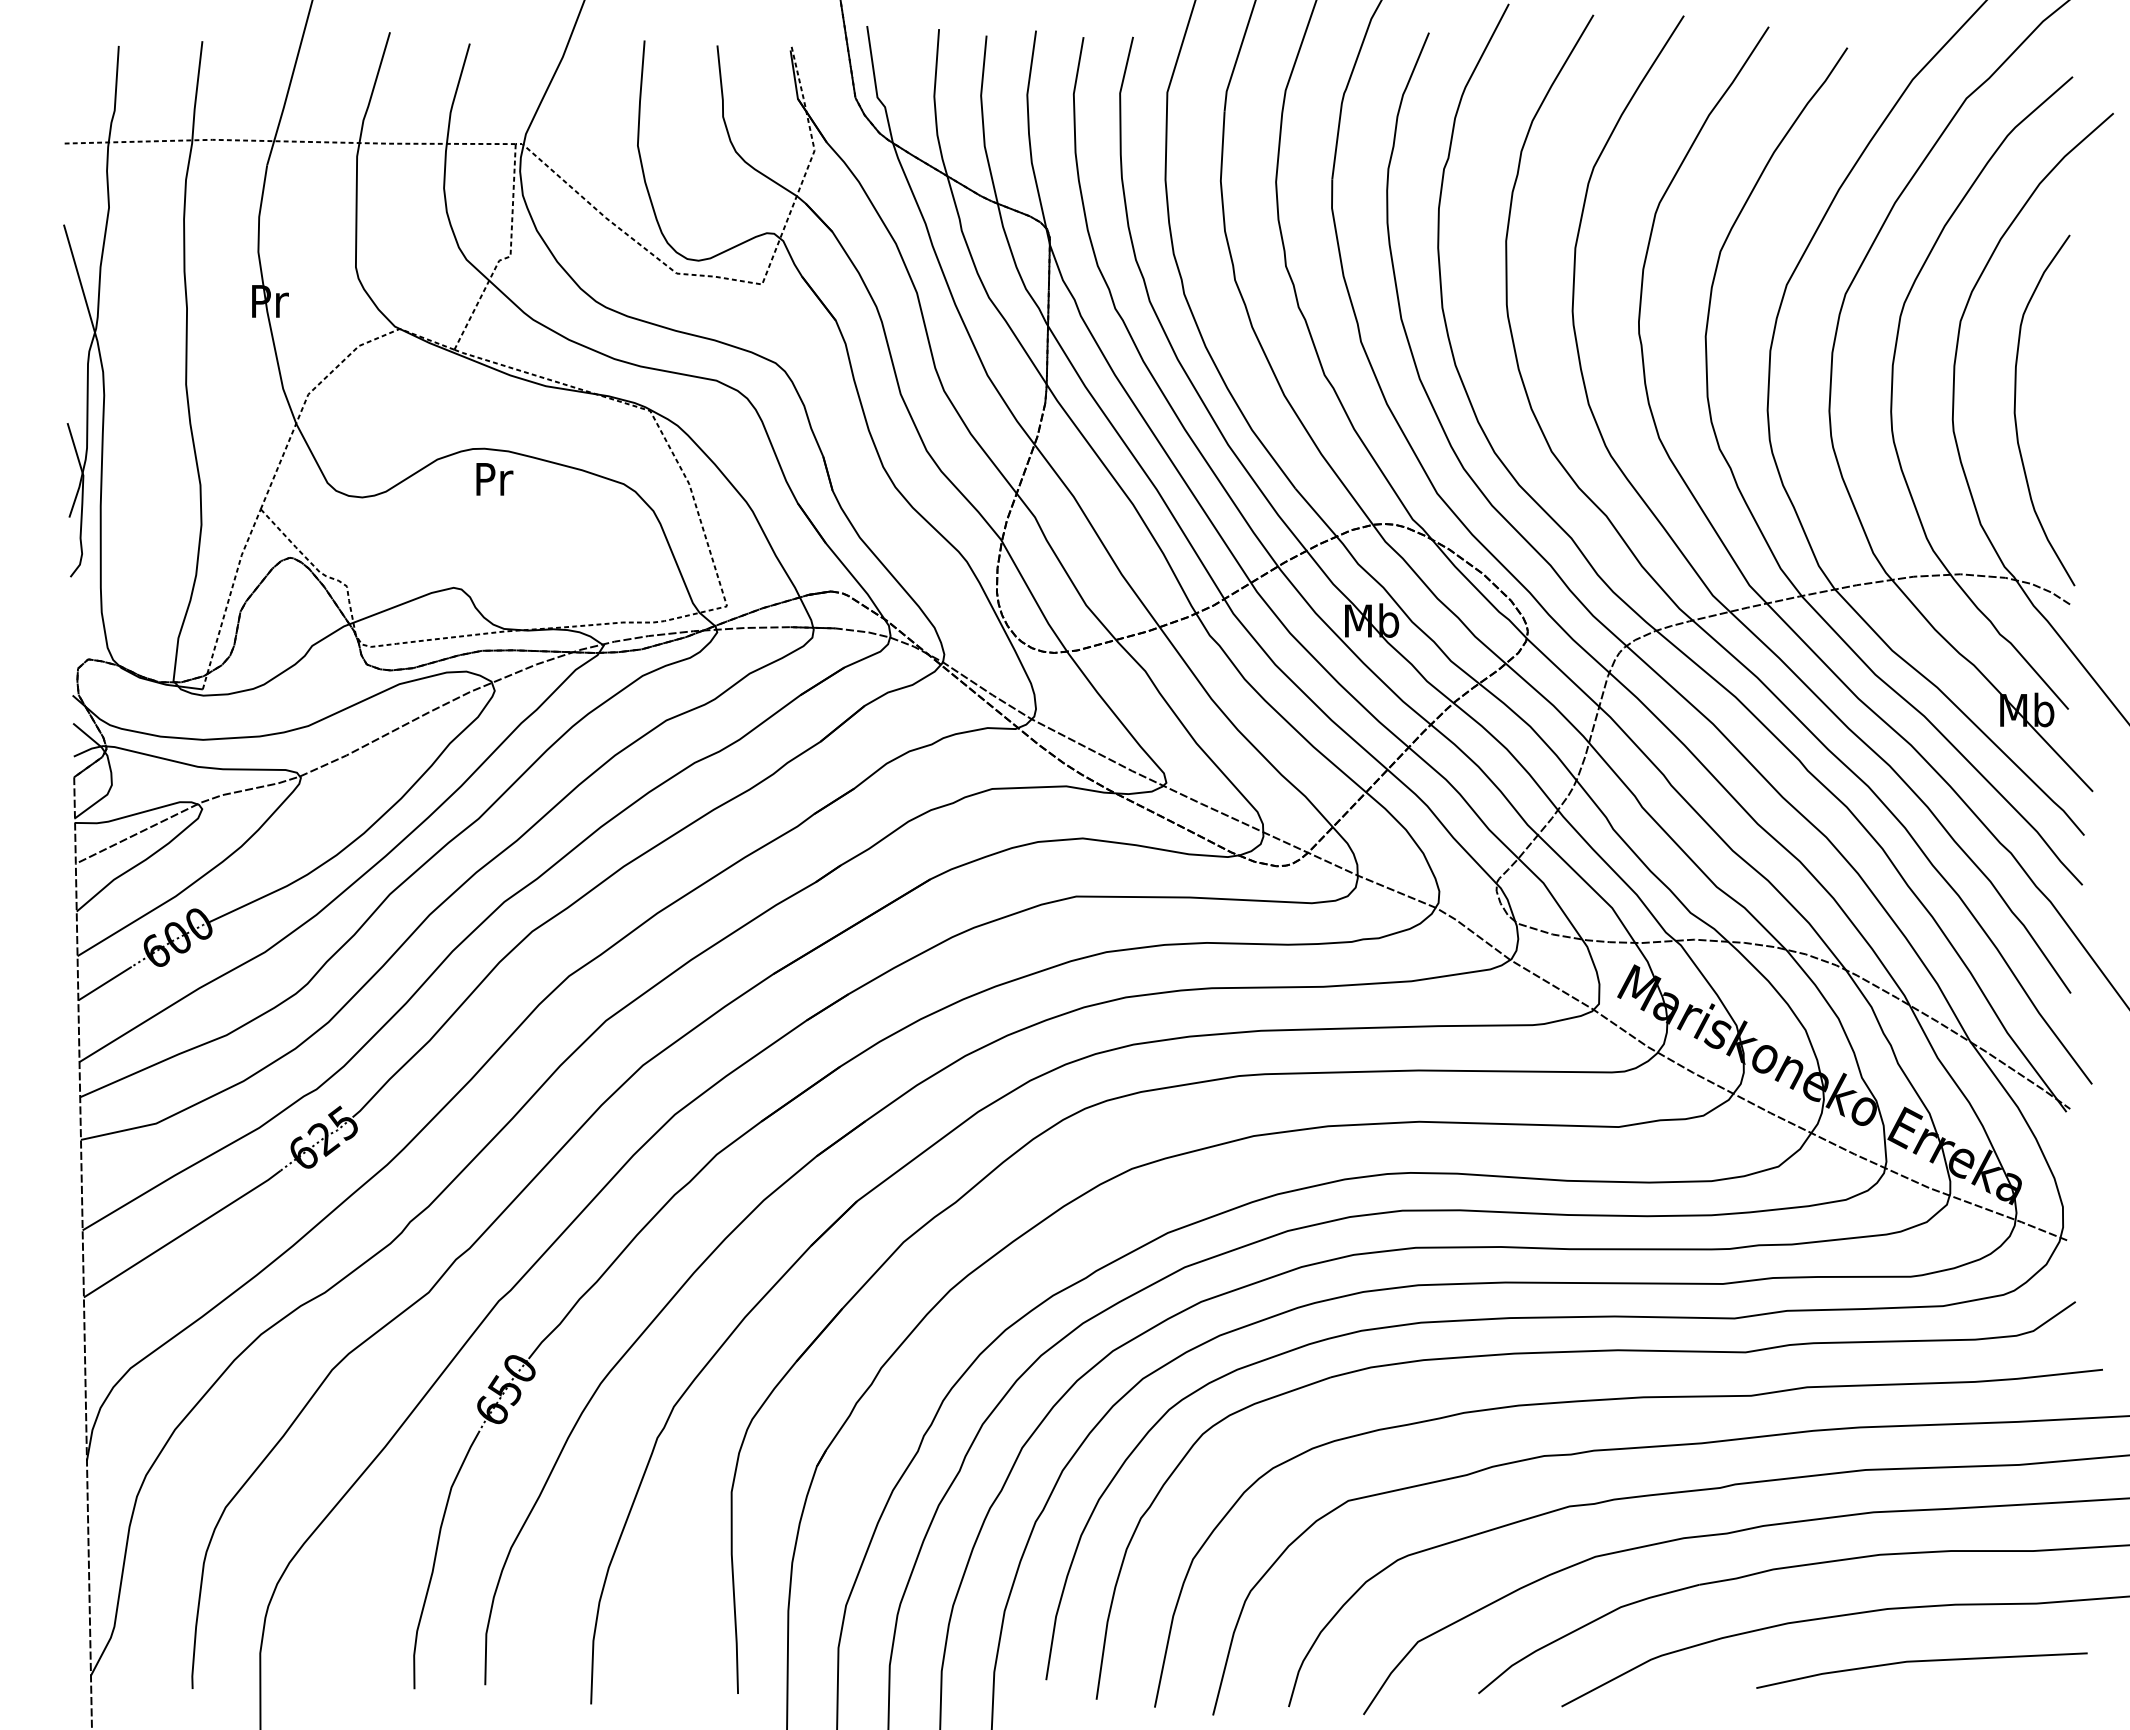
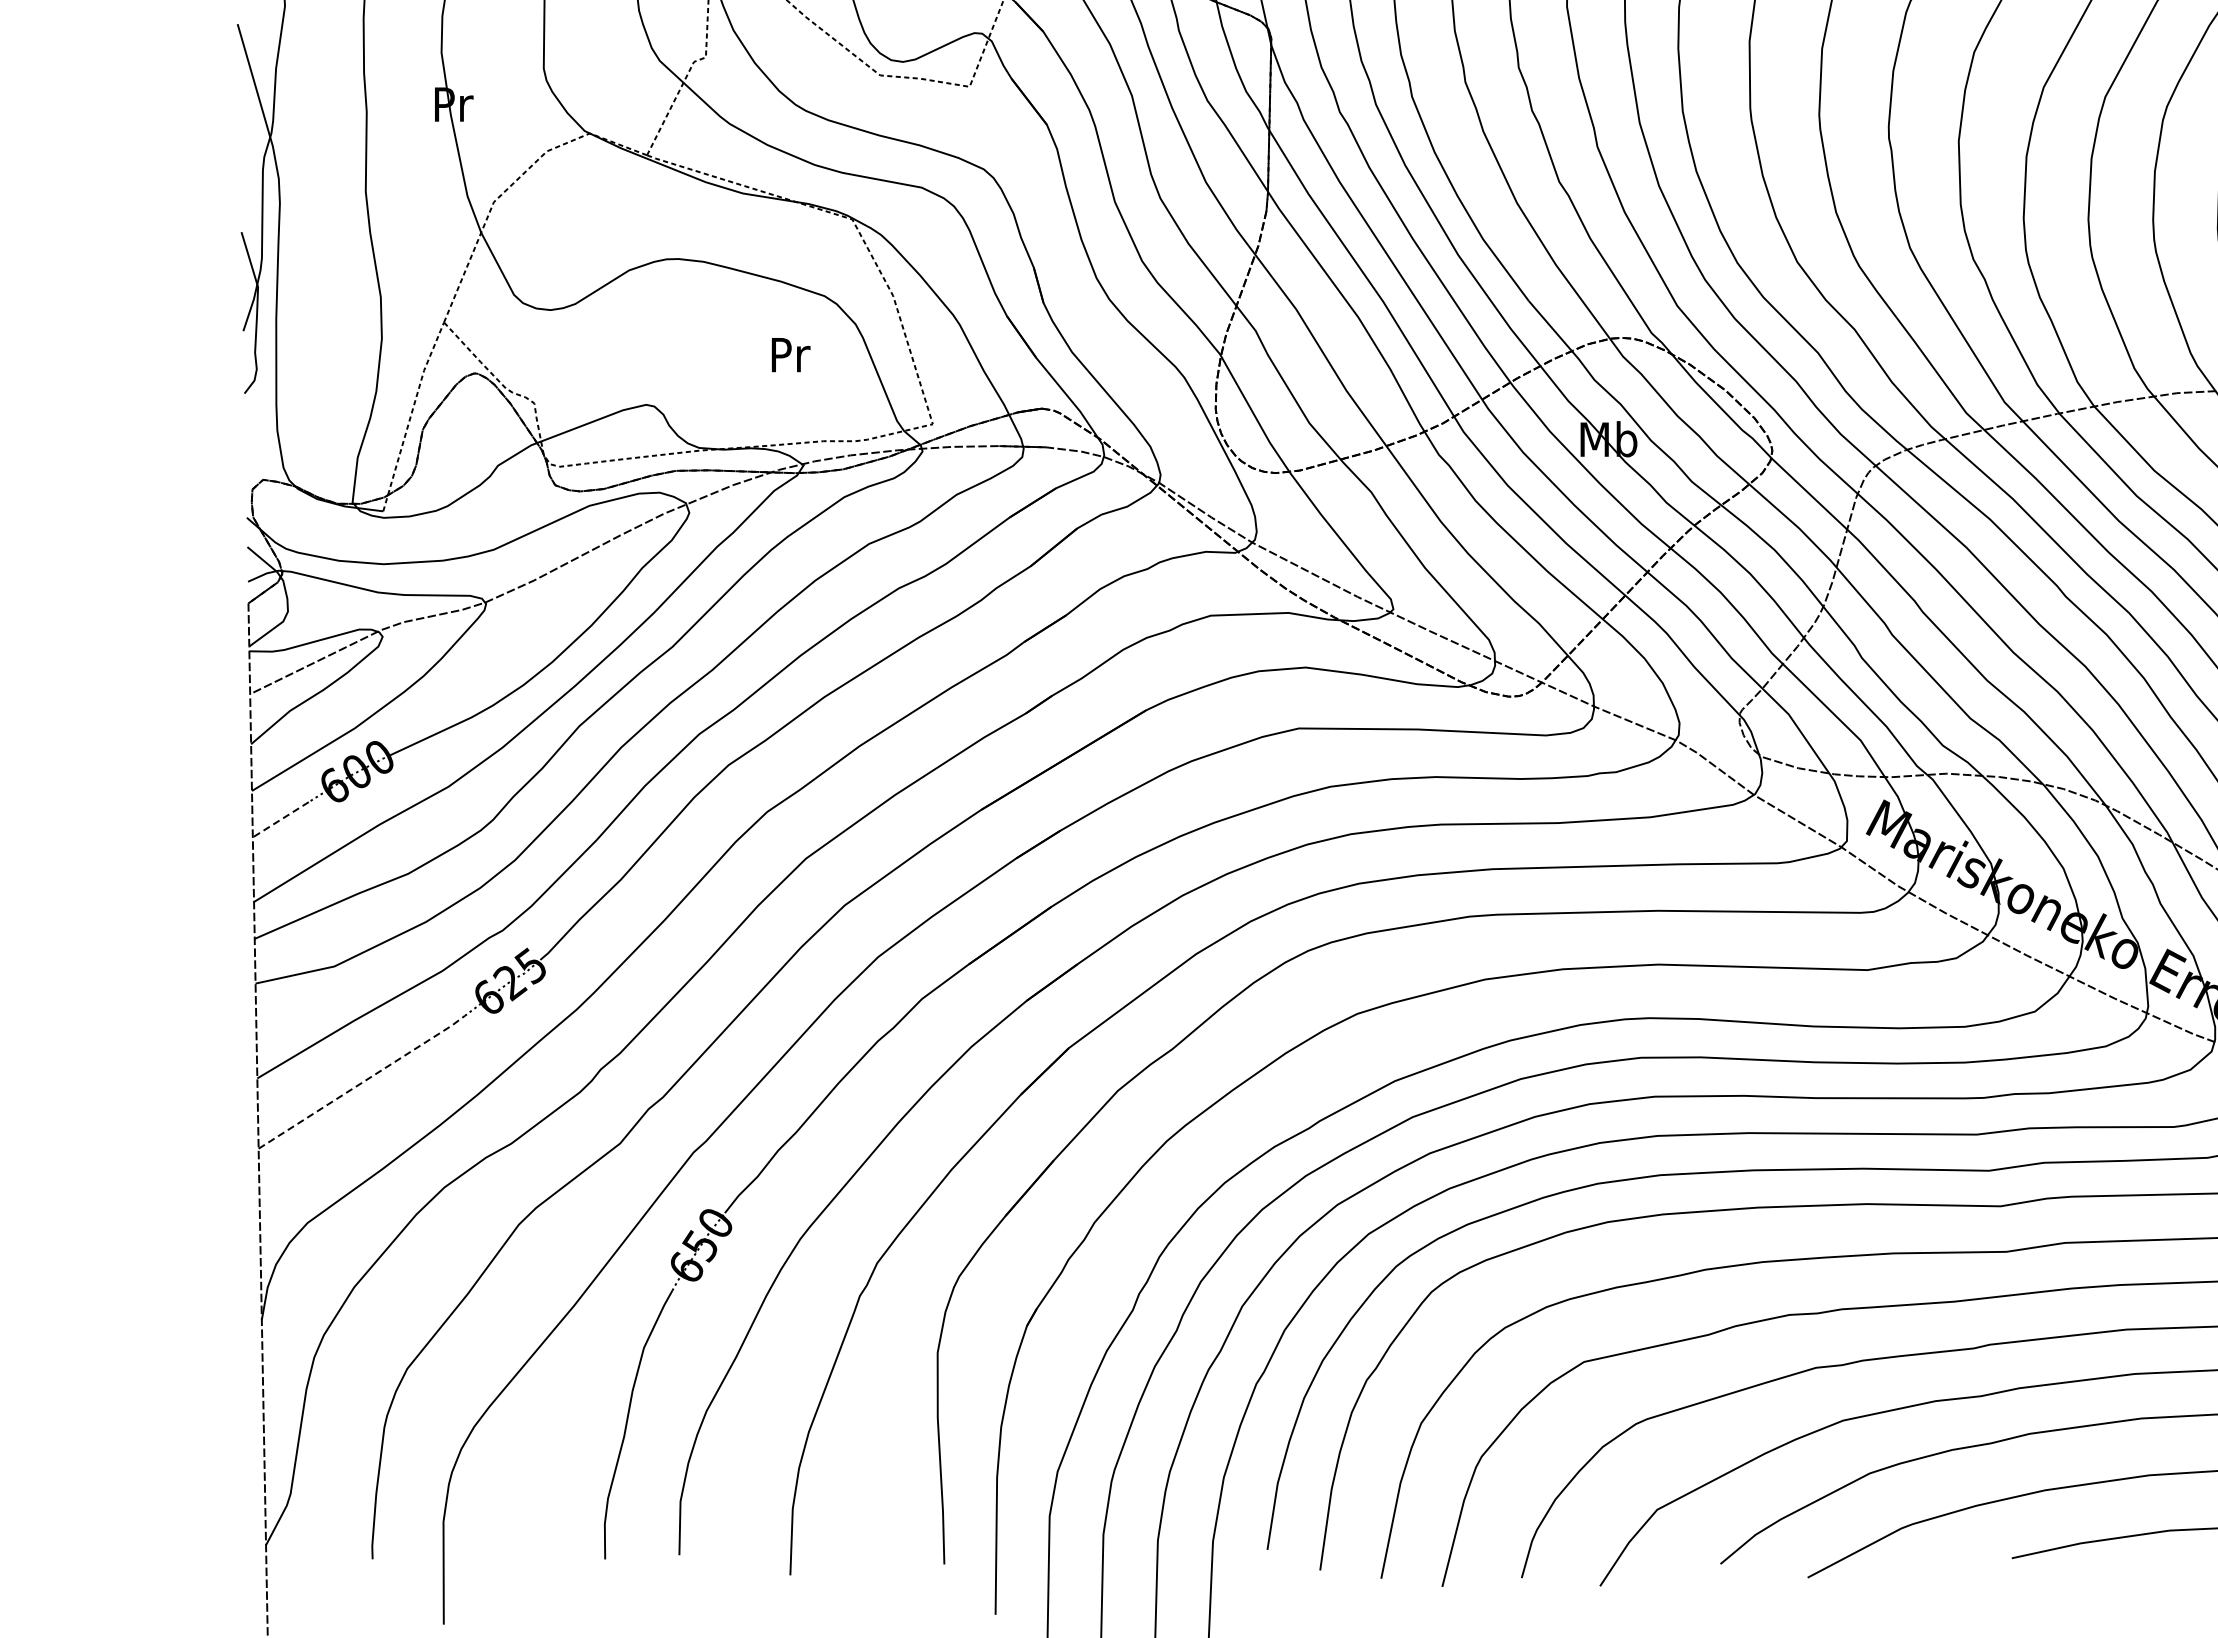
text: (494, 479) -> (790, 355), moved
line: (105, 983) -> (281, 819), solid -> dashed
line: (183, 1234) -> (363, 1082), solid -> dashed

